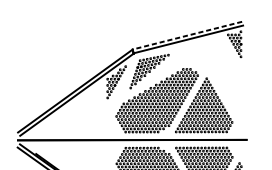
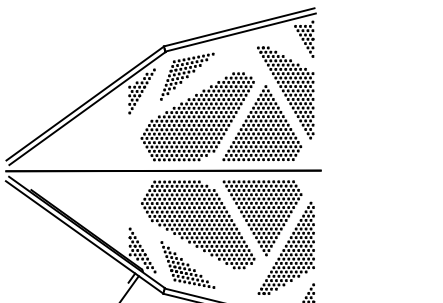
line: (187, 35) -> (239, 27), dashed -> solid
part: (221, 83) -> (285, 92), added

